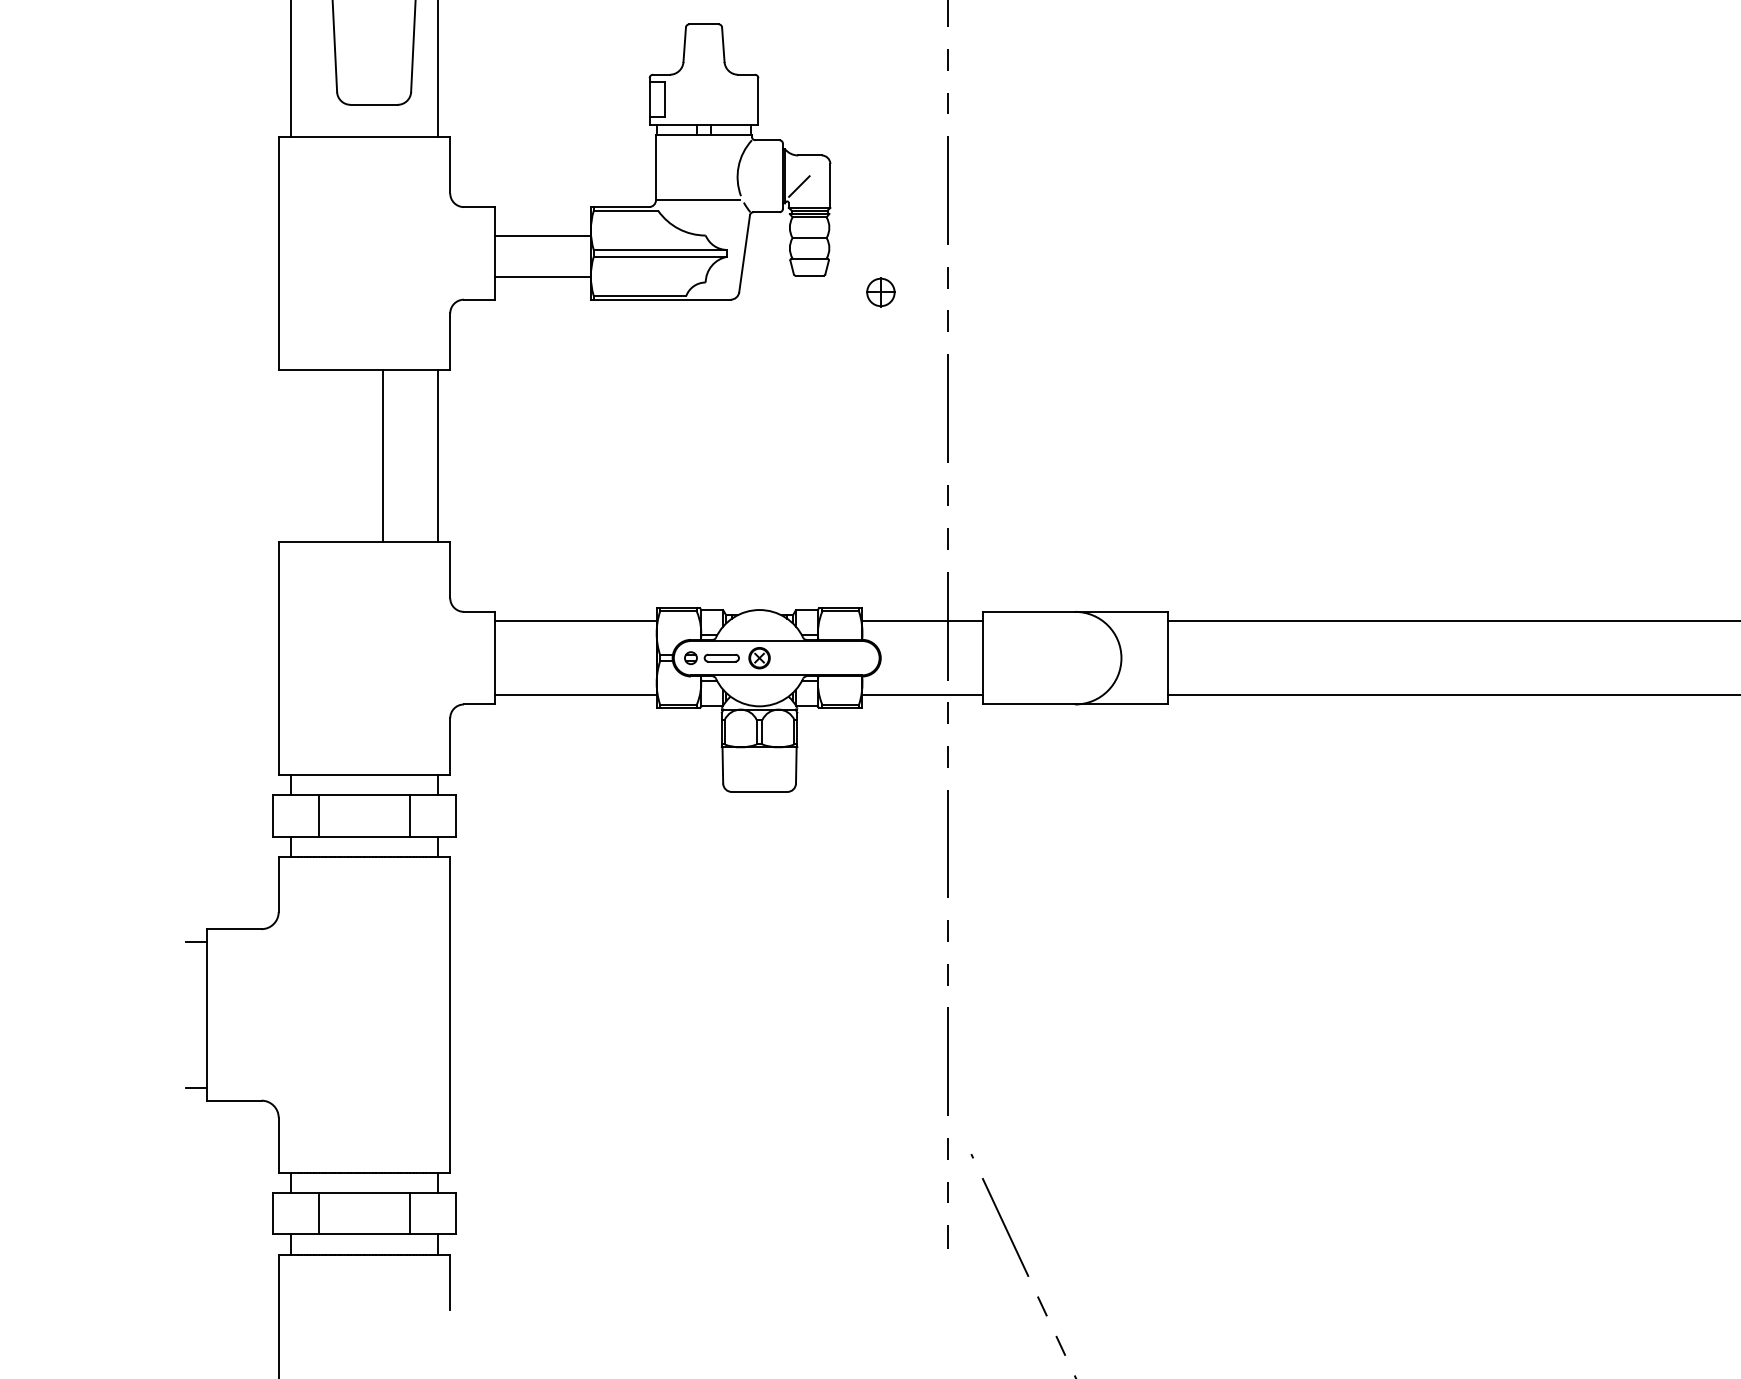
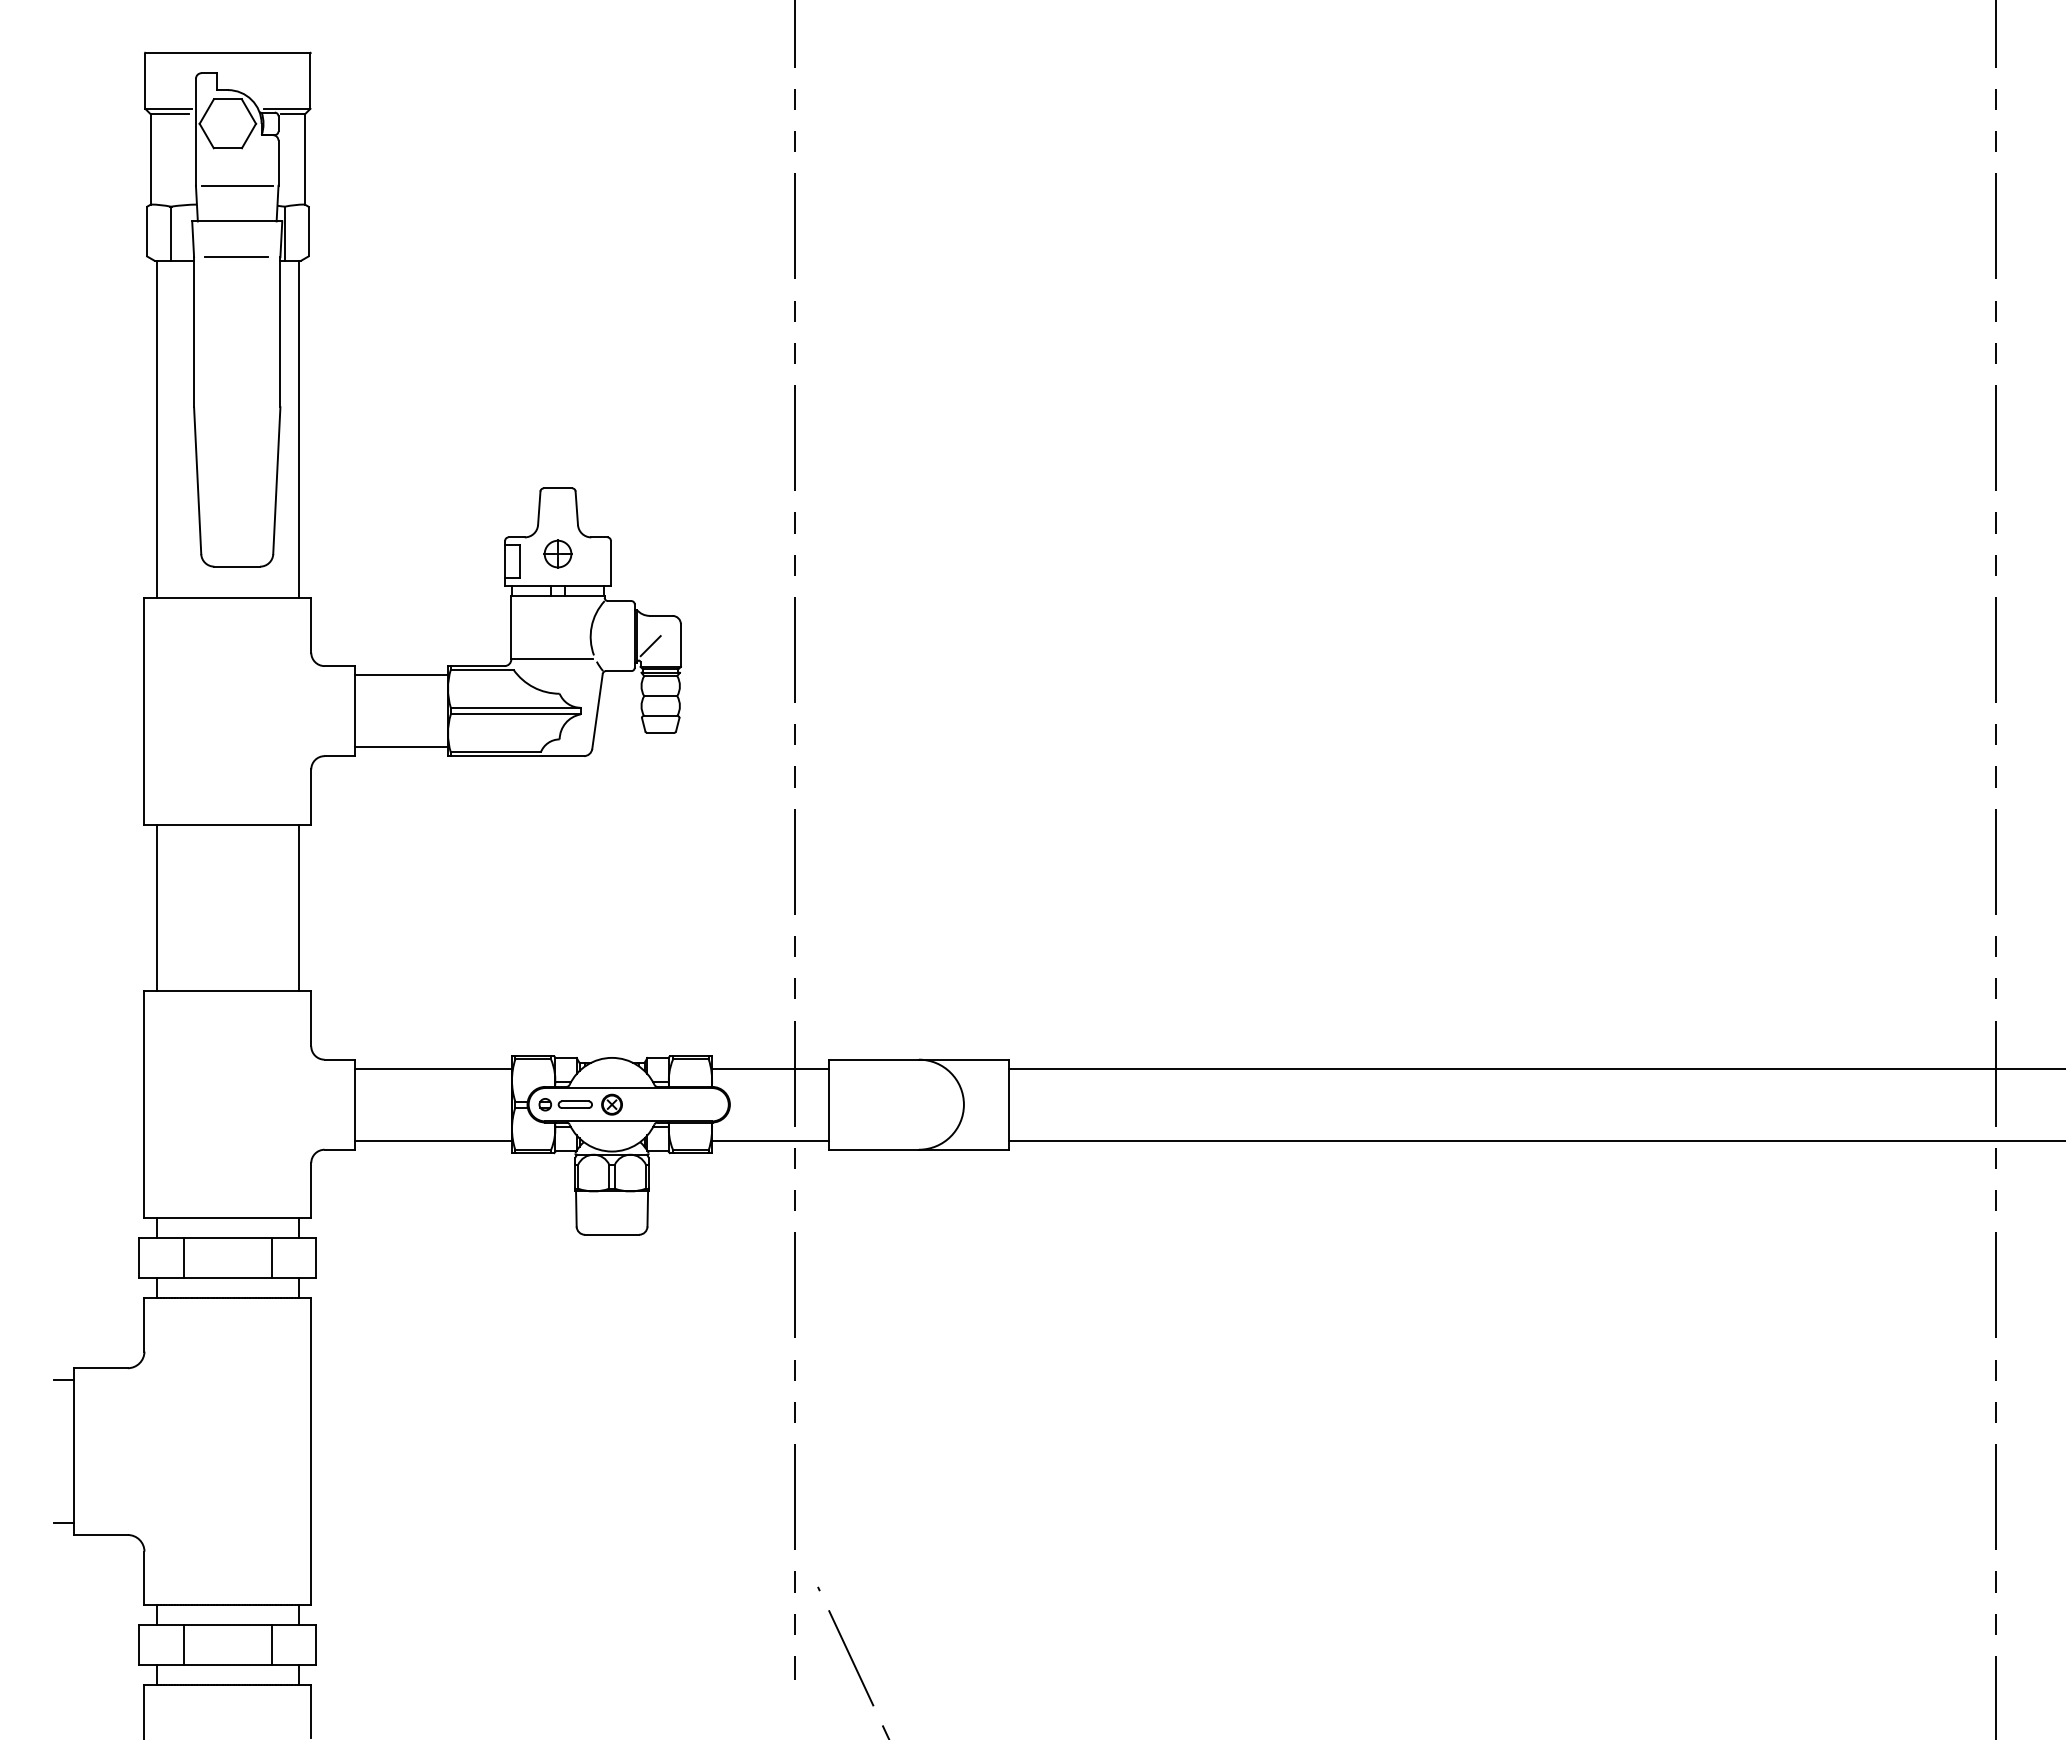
line: (543, 236) -> (401, 747), moved
line: (543, 276) -> (401, 674), moved
part: (880, 291) -> (557, 553), moved
line: (382, 455) -> (156, 907), moved

